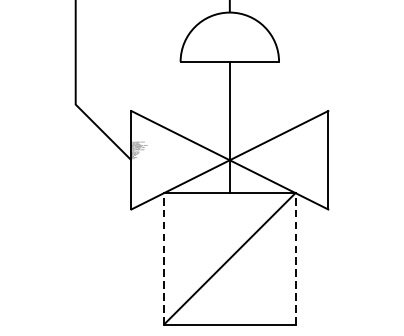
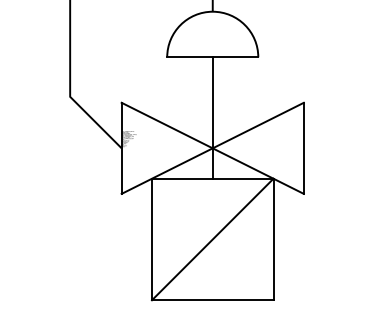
line: (163, 258) -> (151, 239), dashed -> solid
line: (295, 258) -> (273, 239), dashed -> solid

